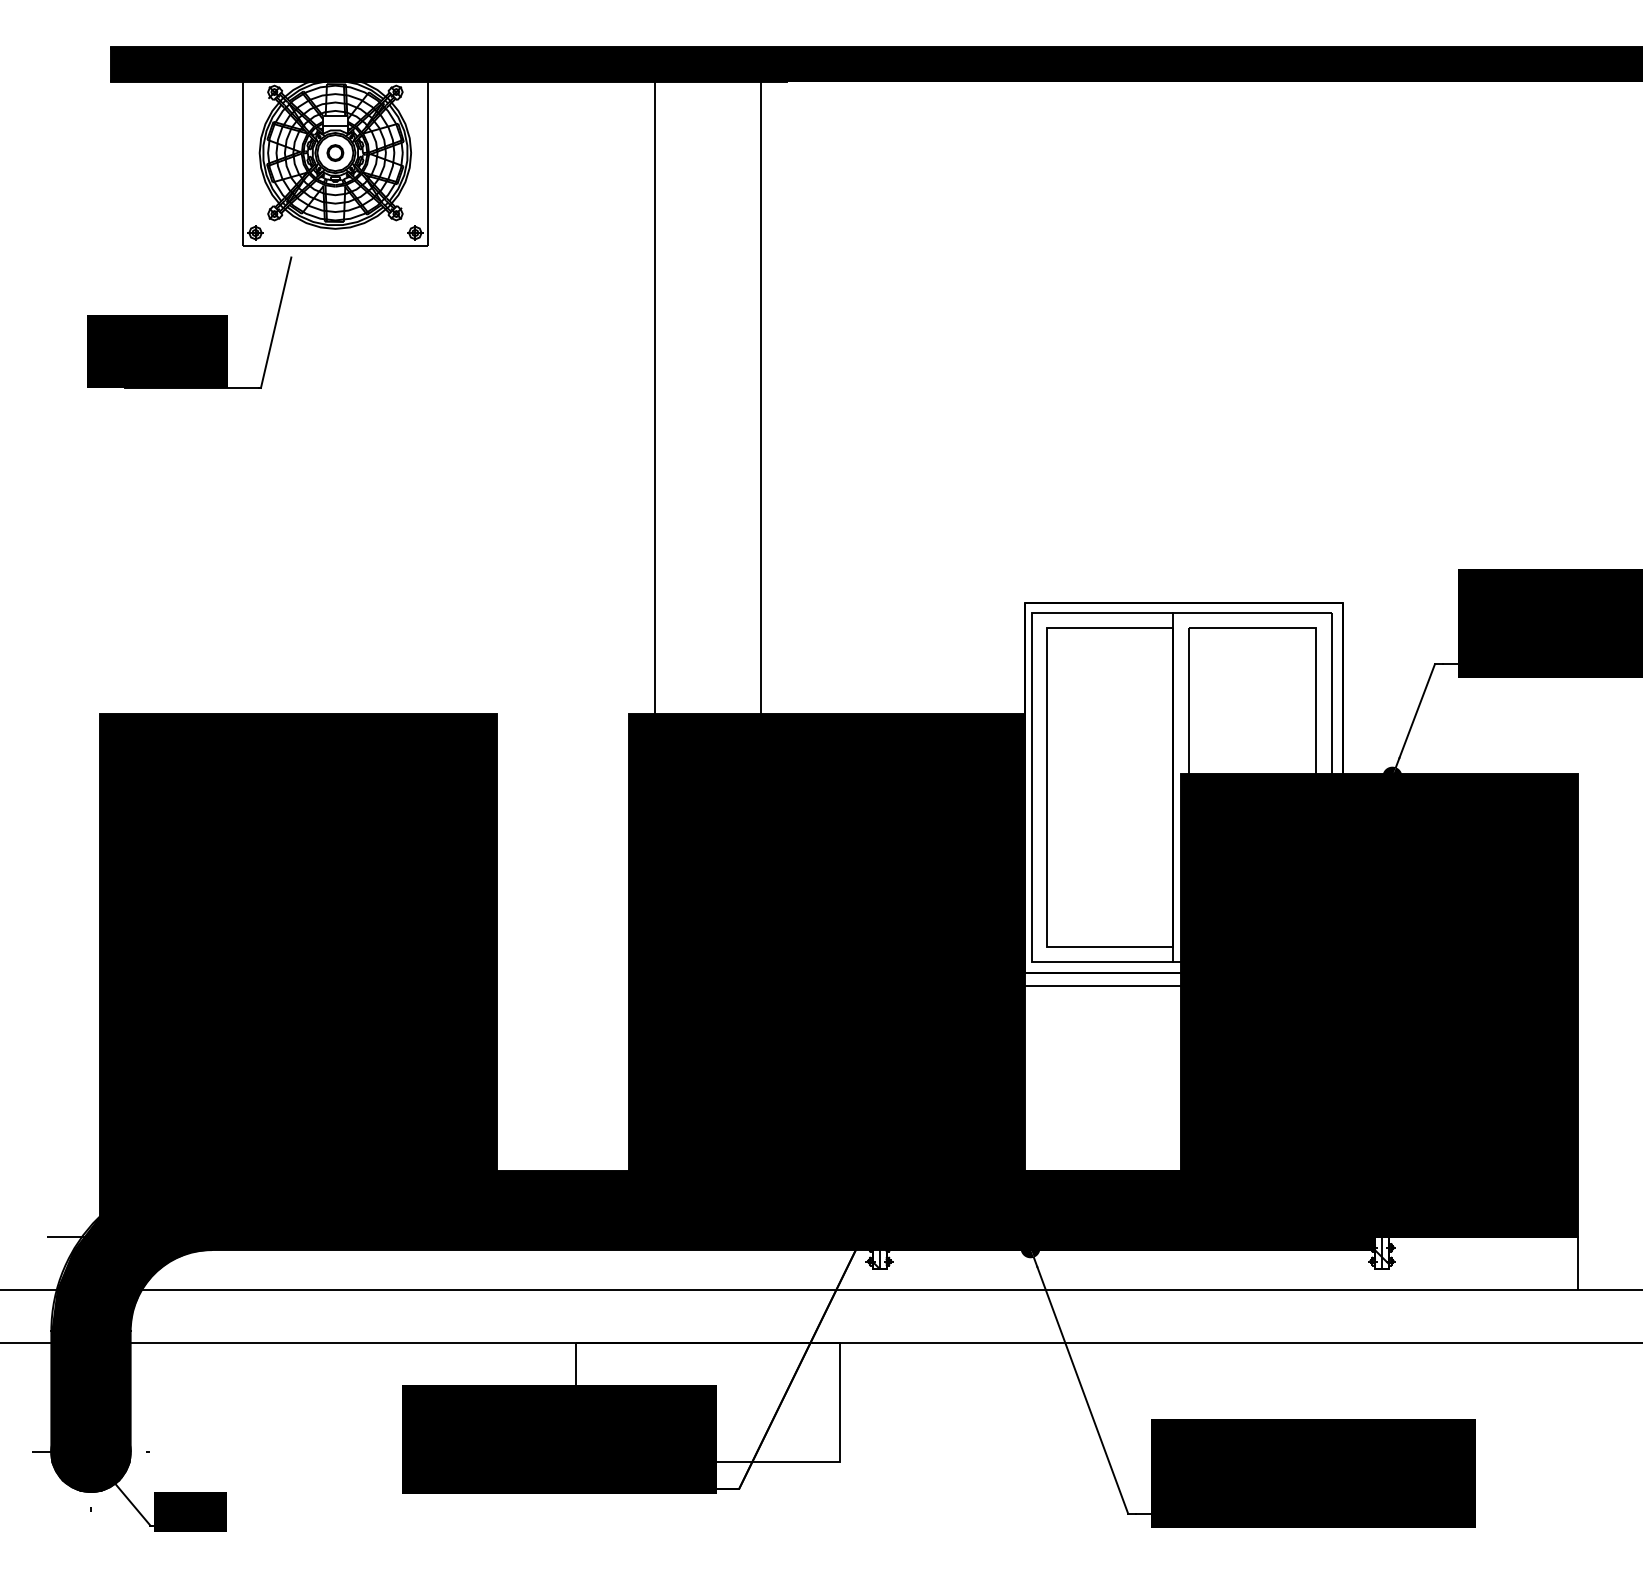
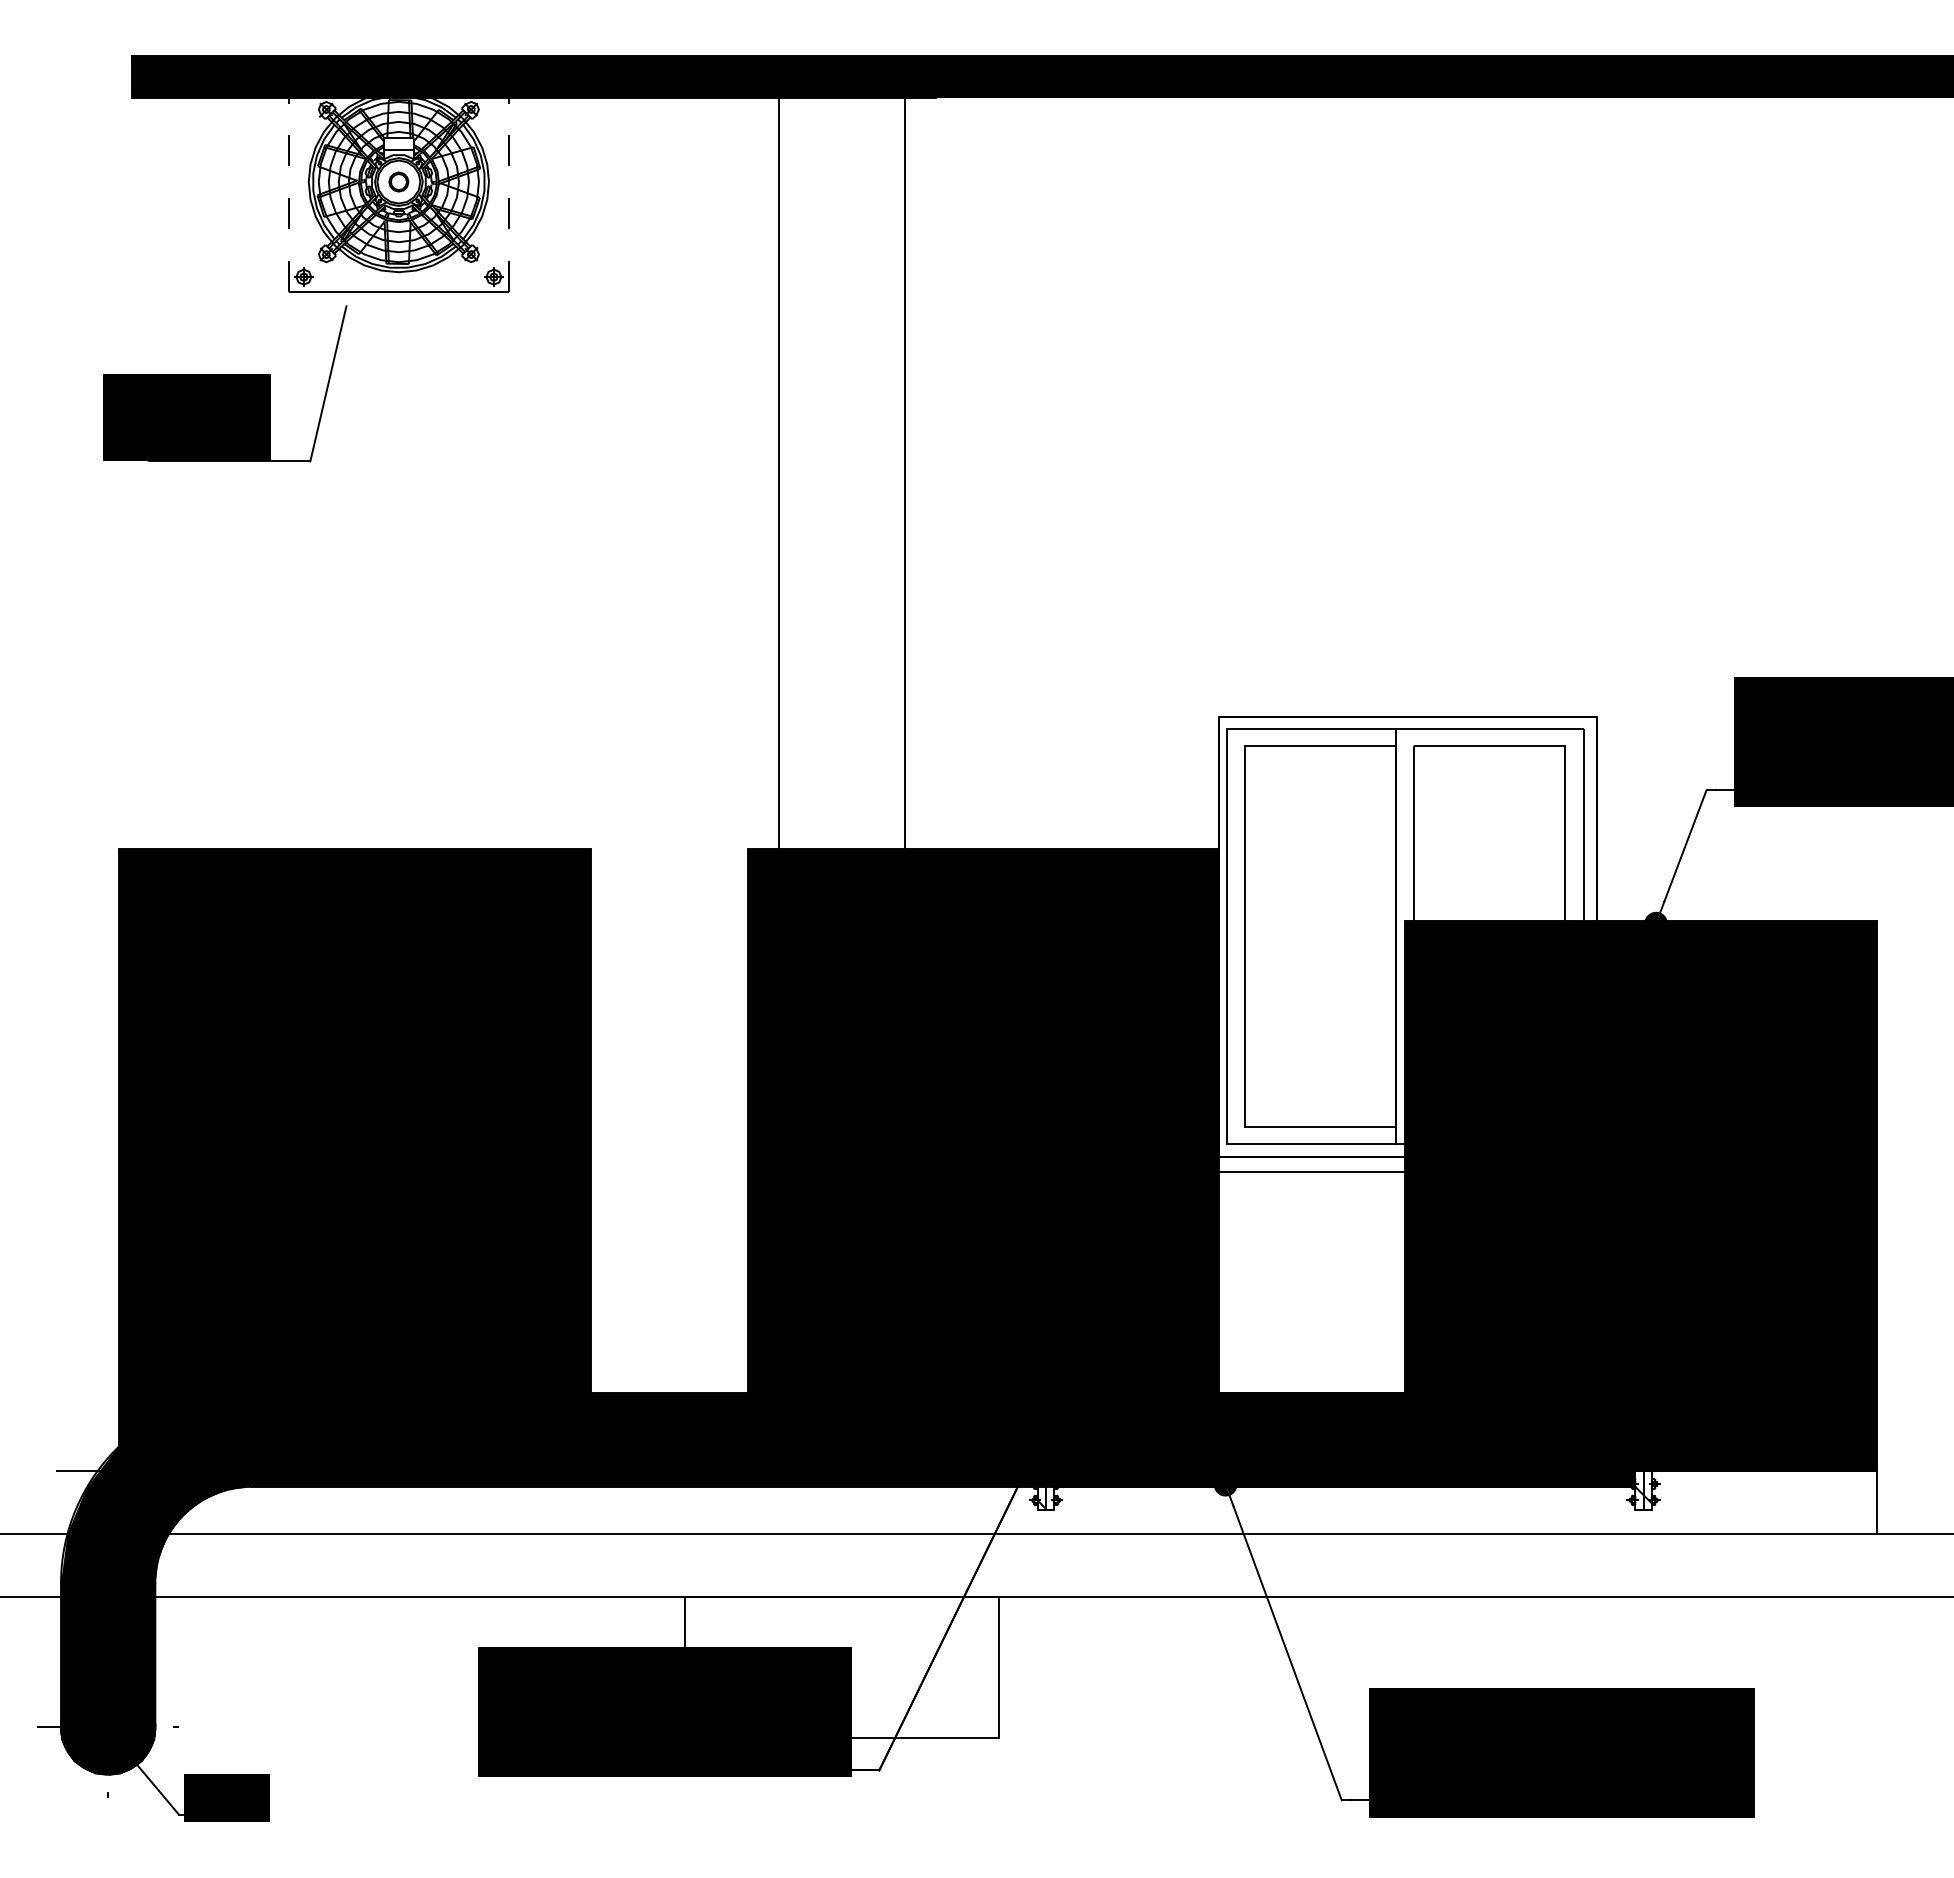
line: (242, 152) -> (288, 181), solid -> dashed
line: (427, 152) -> (508, 181), solid -> dashed

